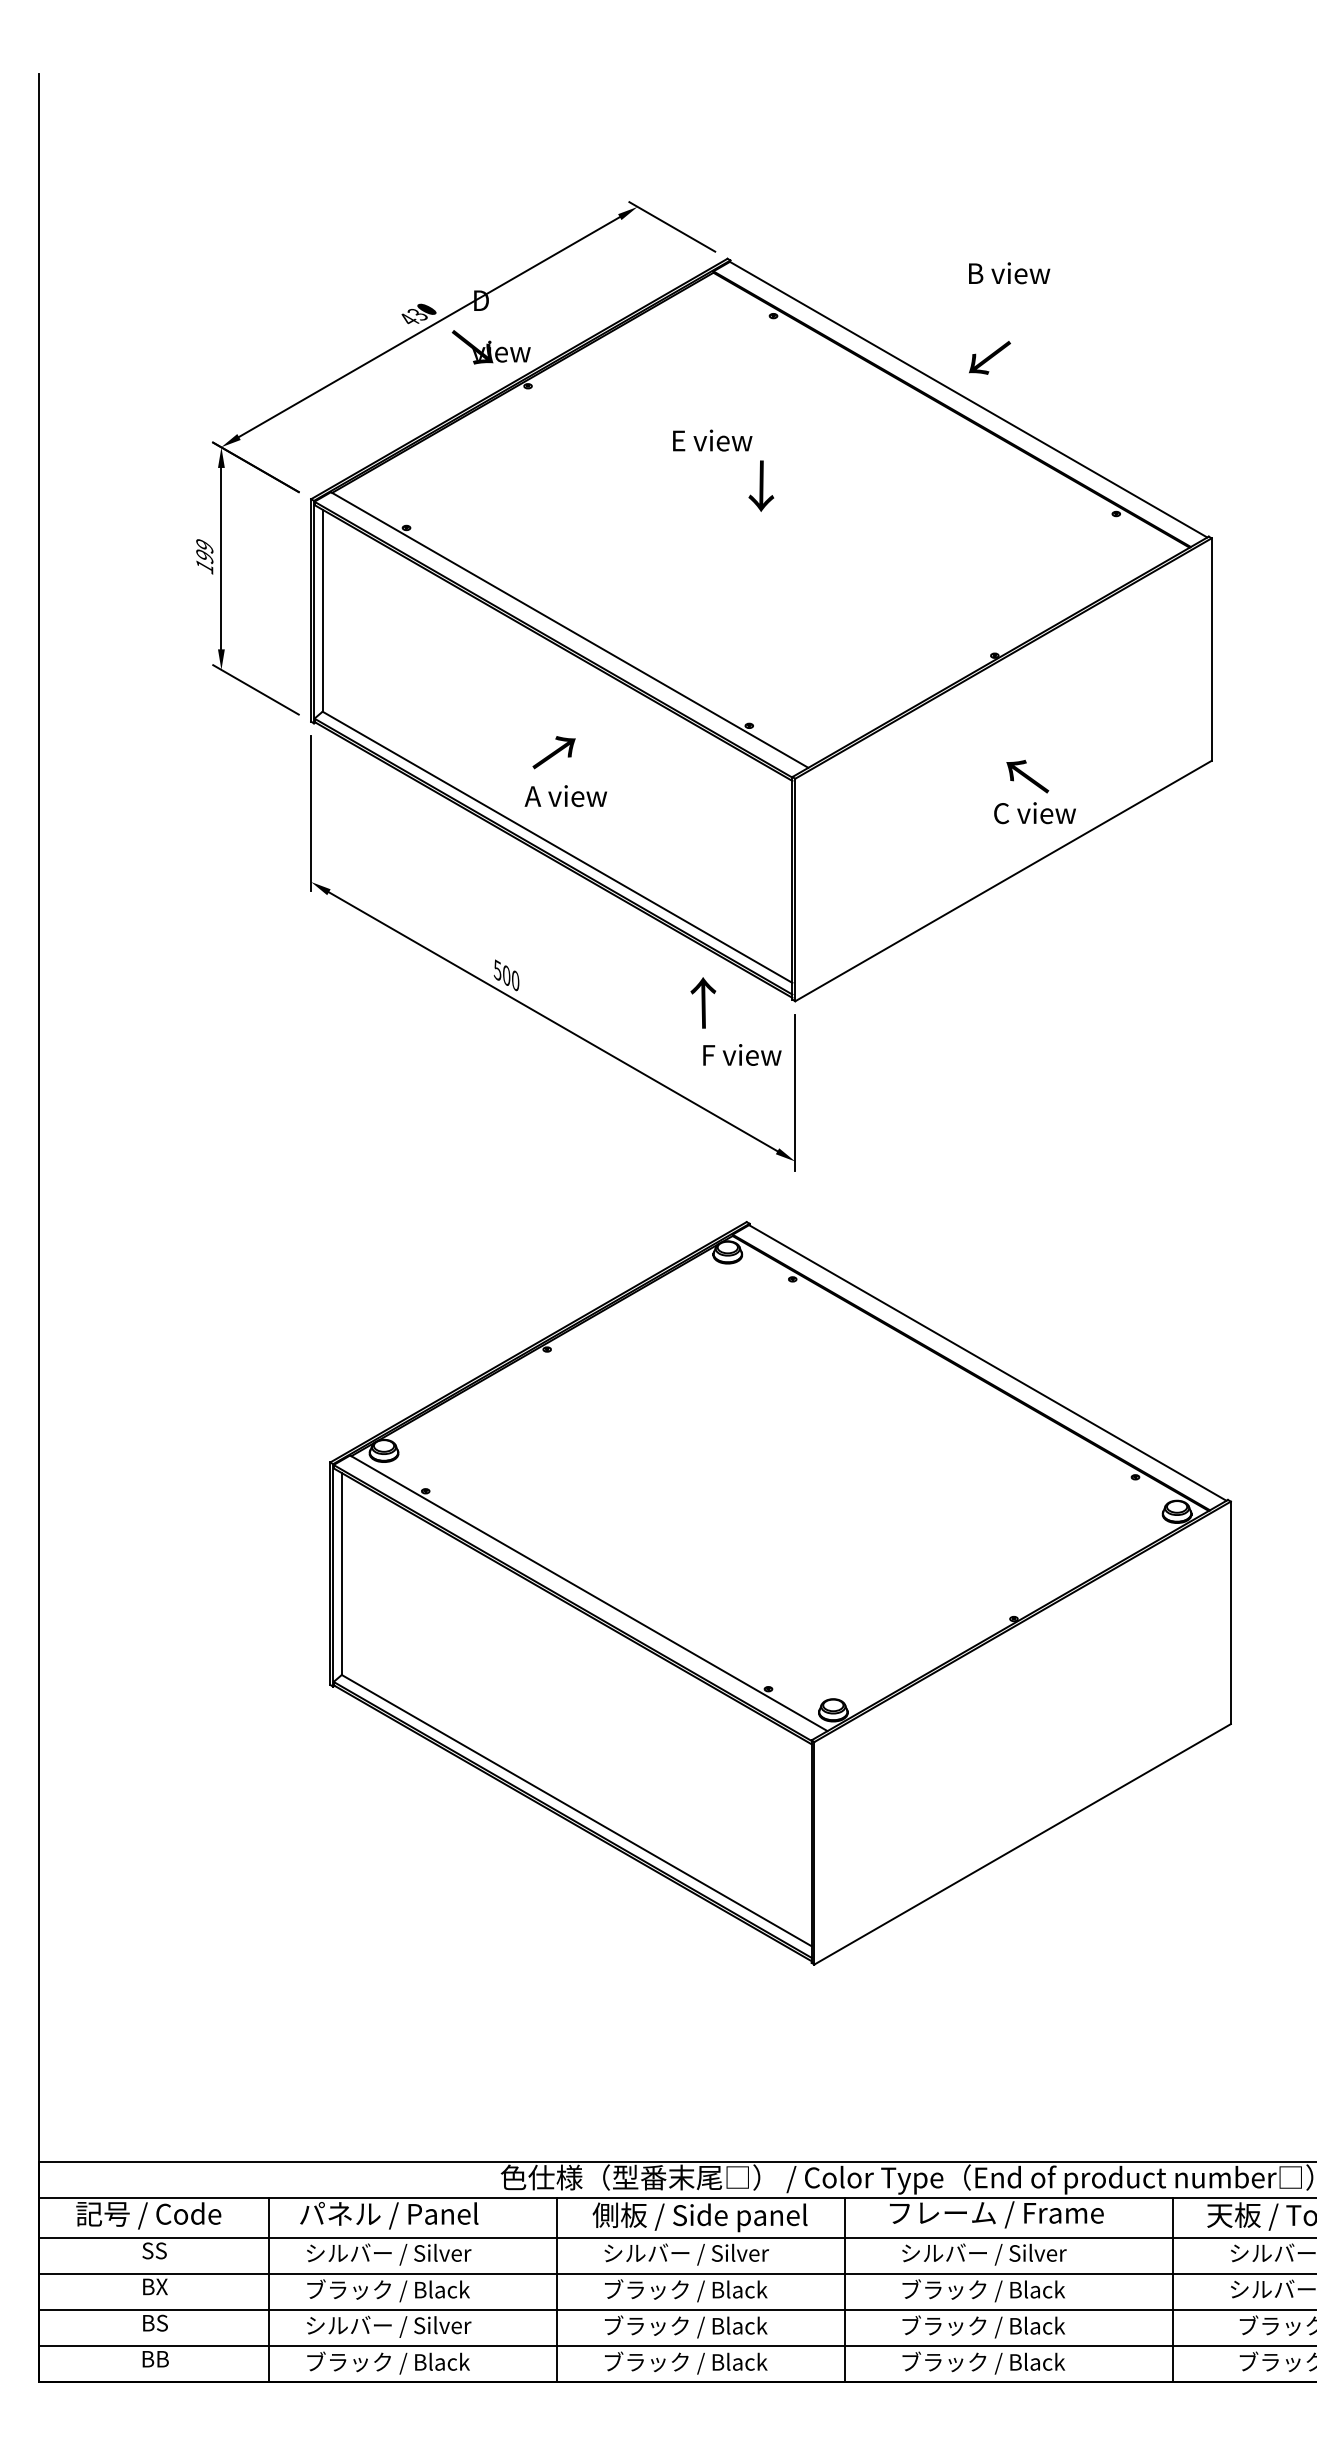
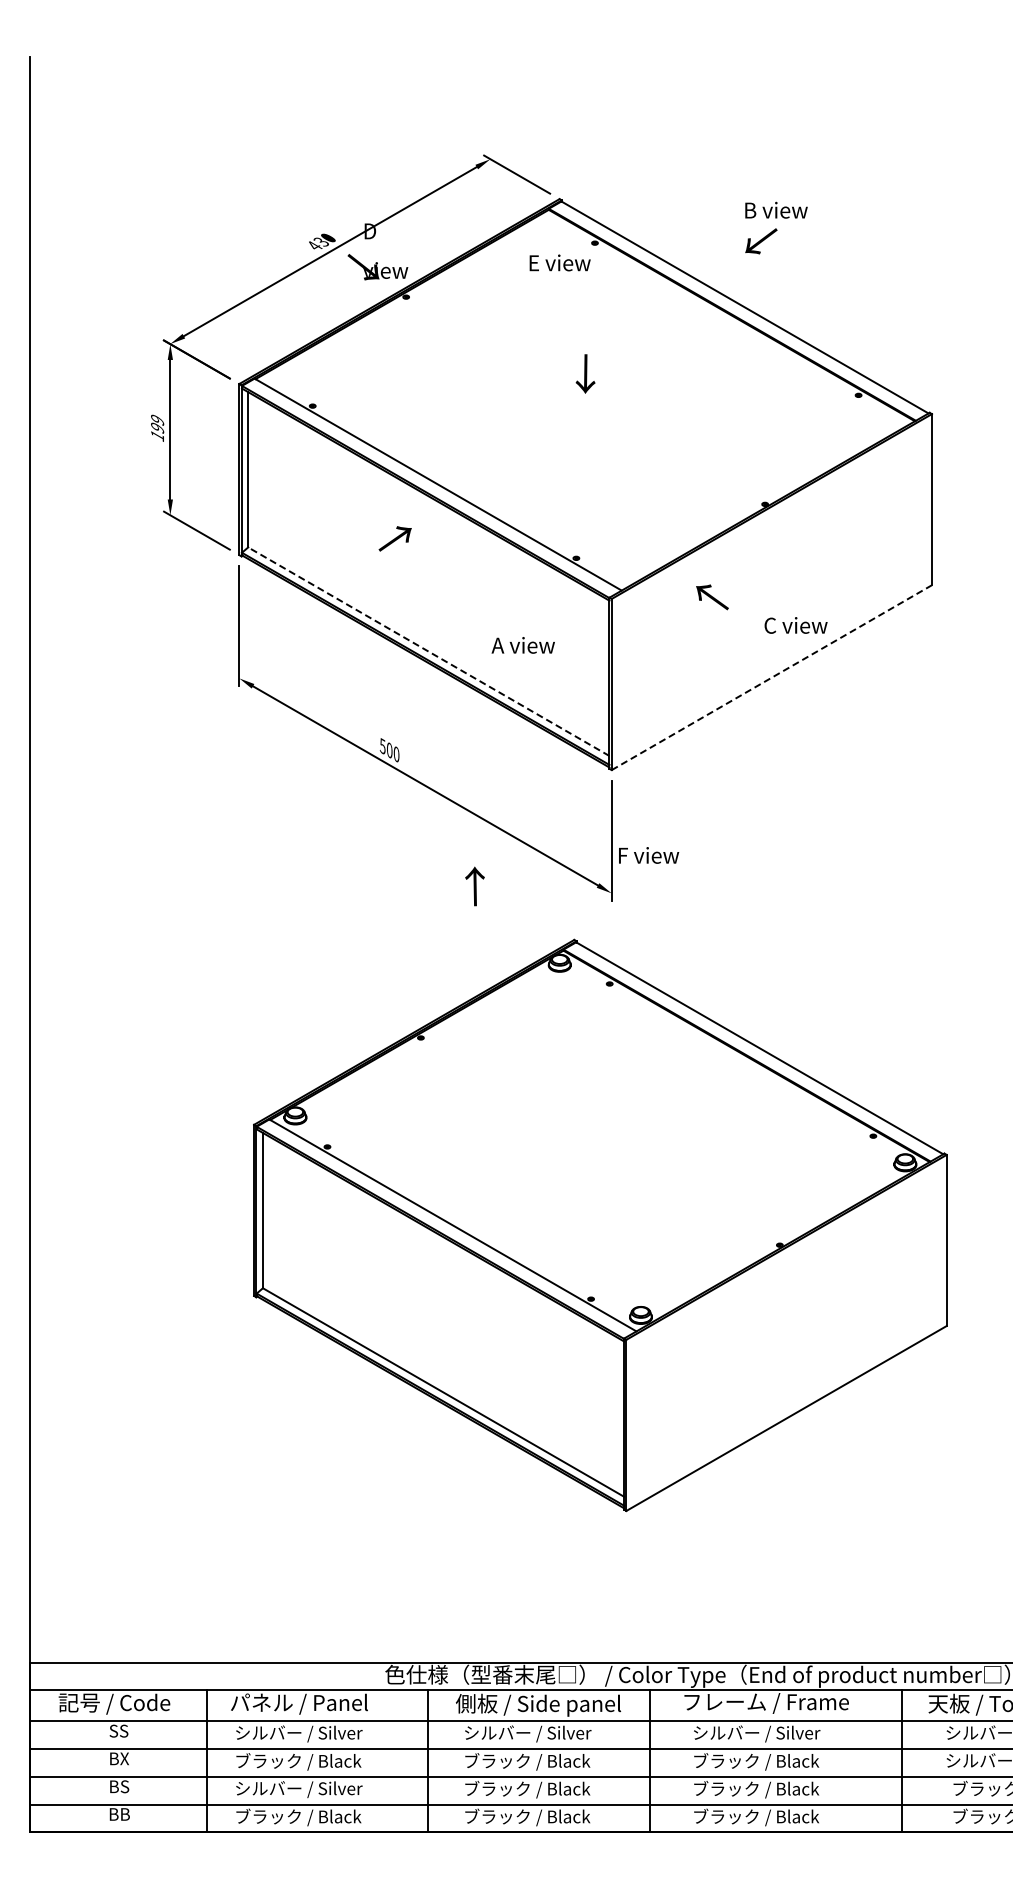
text: (990, 358) -> (761, 241), moved
text: (711, 440) -> (559, 262), moved
text: (553, 752) -> (394, 538), moved
text: (1027, 776) -> (712, 597), moved
text: (564, 796) -> (522, 645), moved
line: (557, 847) -> (428, 651), solid -> dashed
line: (1003, 880) -> (771, 677), solid -> dashed
text: (702, 1003) -> (474, 886), moved
text: (743, 1055) -> (649, 855), moved

